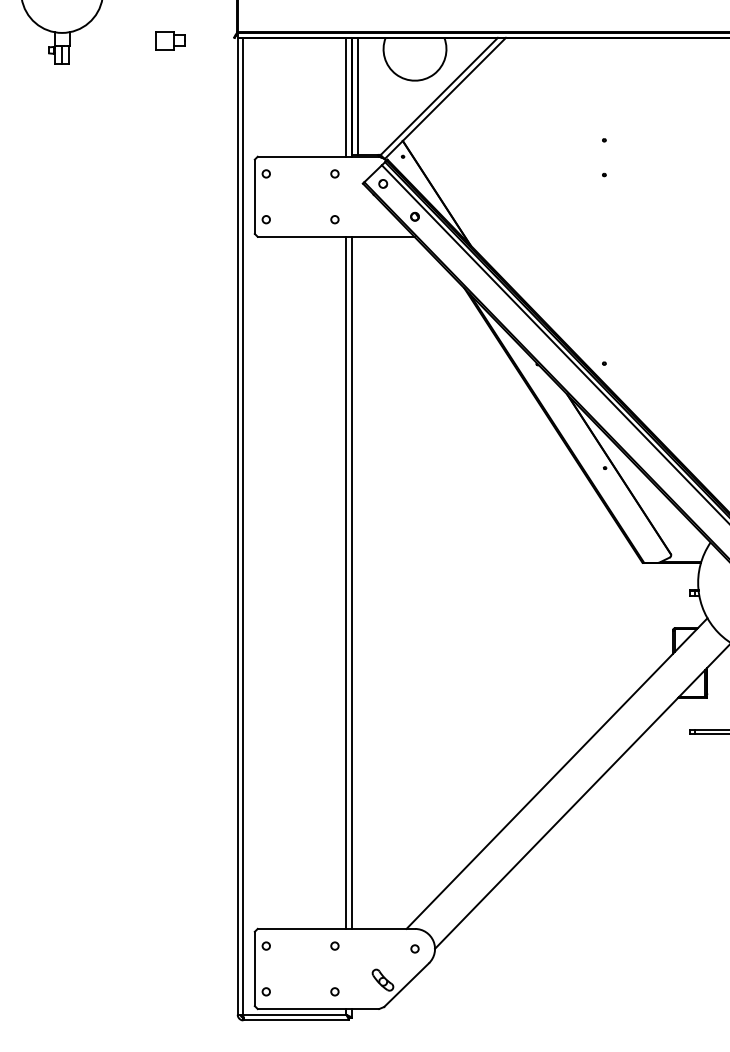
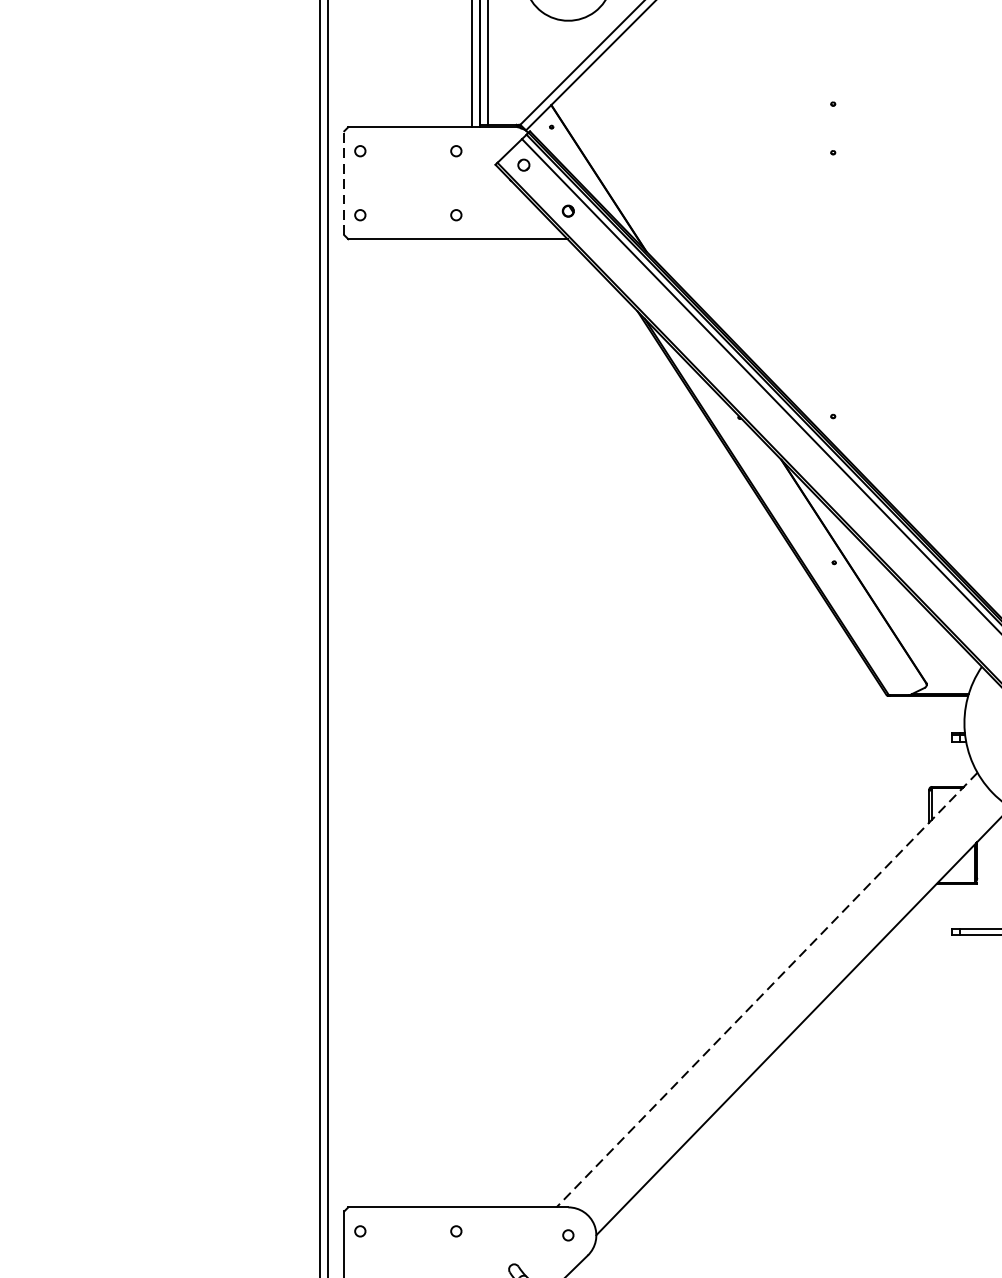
line: (254, 196) -> (343, 182), solid -> dashed
line: (346, 582) -> (472, 722), removed
line: (352, 582) -> (480, 722), removed
line: (556, 773) -> (766, 989), solid -> dashed

